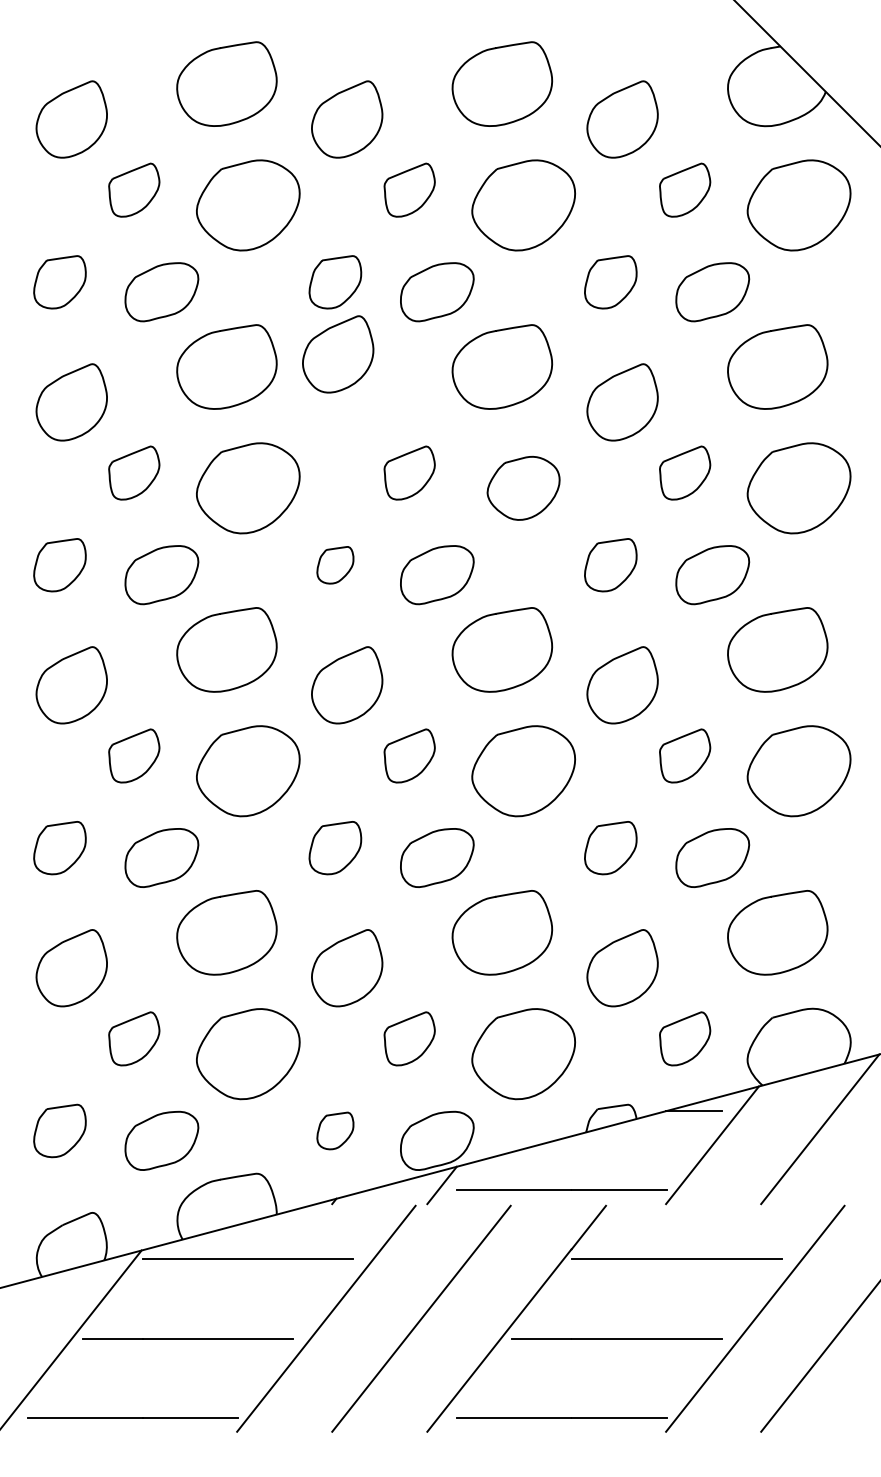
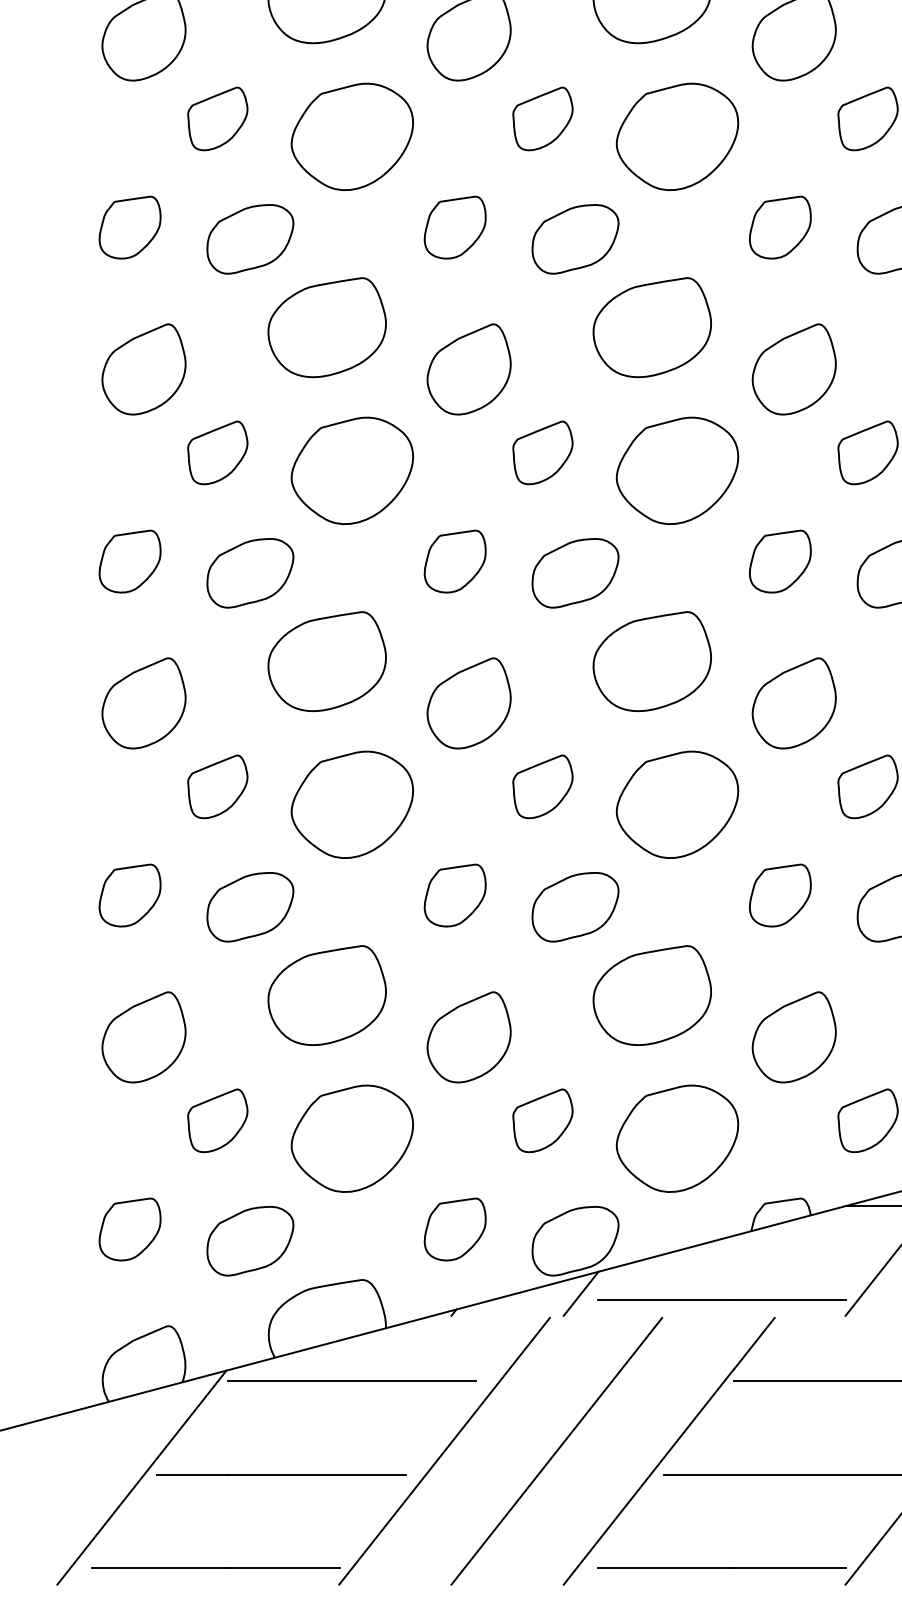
part: (338, 354) -> (469, 369), moved
part: (523, 488) -> (677, 471), size x1.43
part: (335, 565) -> (455, 561), size x1.43
part: (335, 1130) -> (455, 1228), size x1.43

